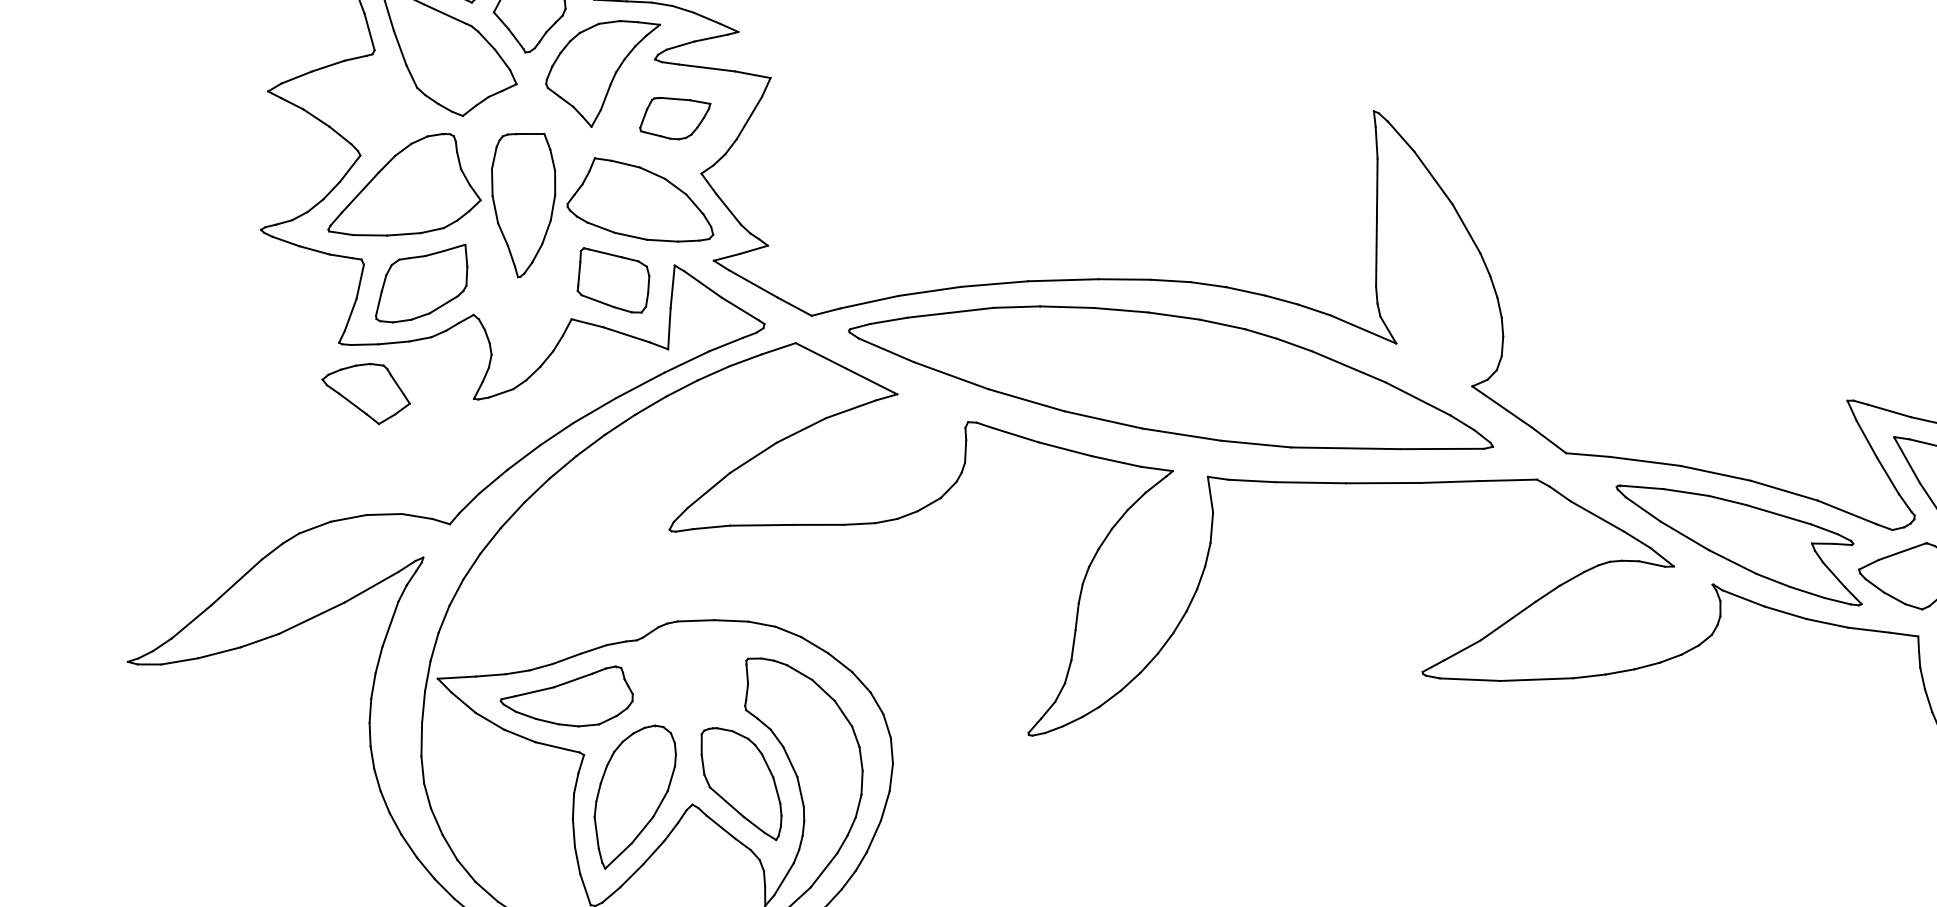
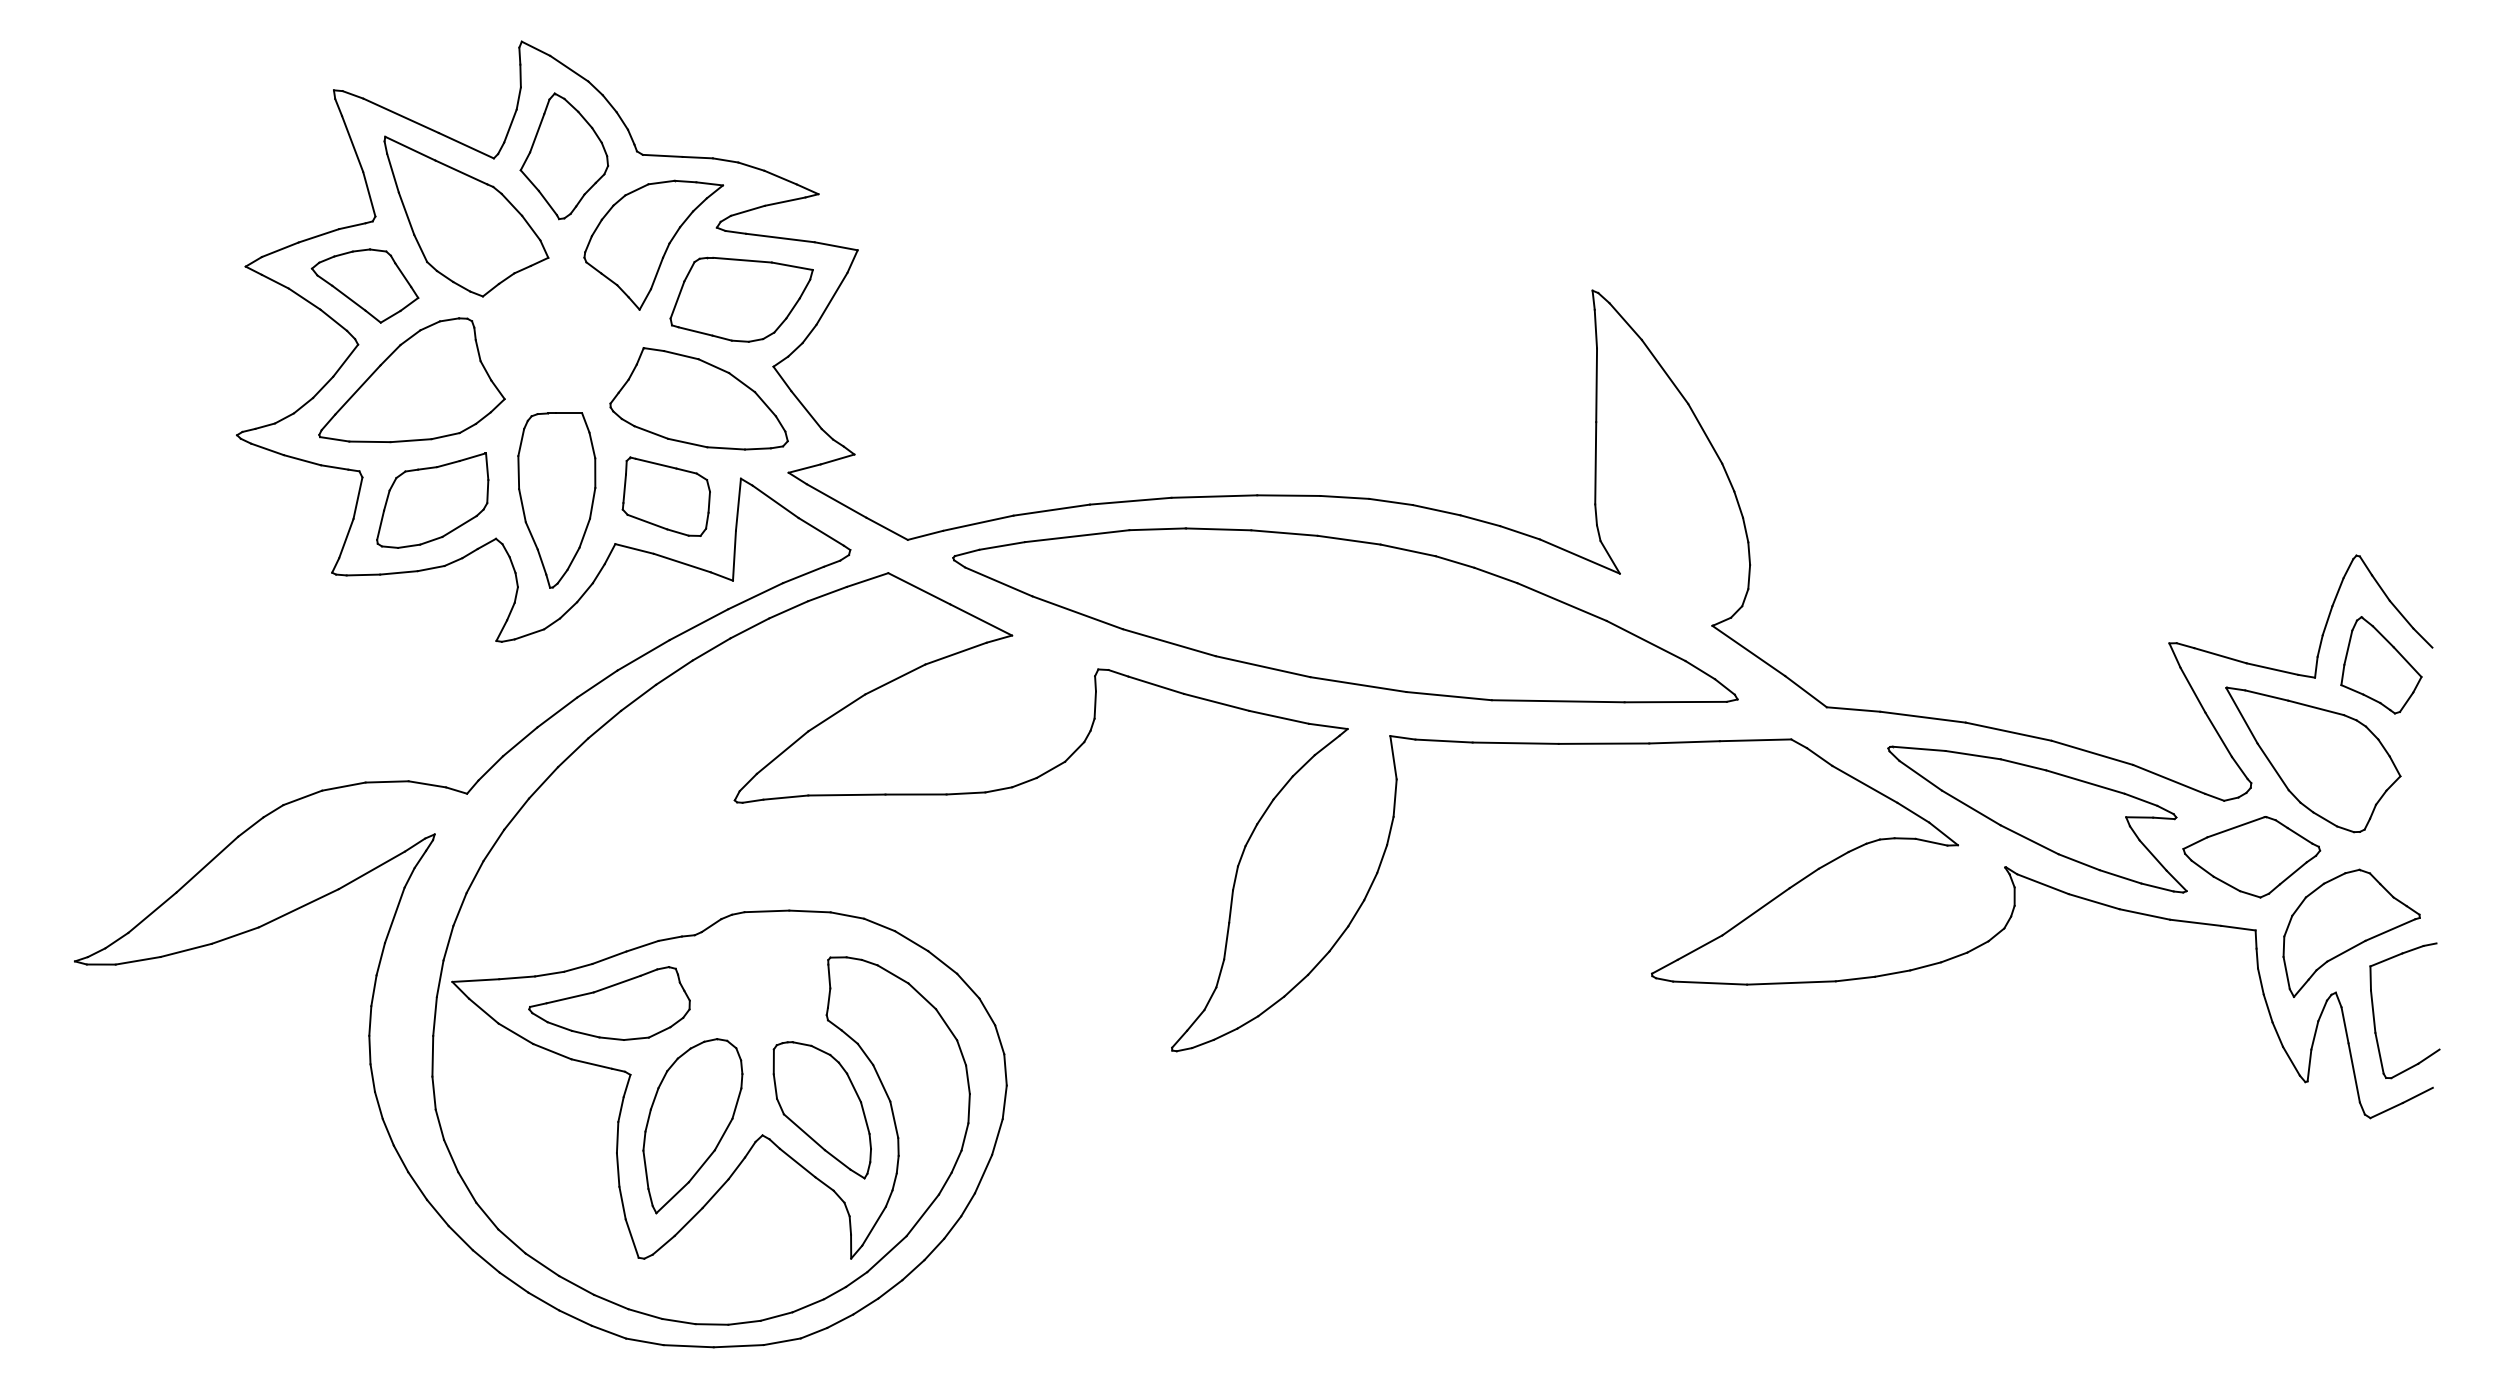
part: (675, 118) -> (741, 299), size x1.67
part: (523, 205) -> (556, 500), moved
part: (365, 393) -> (364, 285), moved

